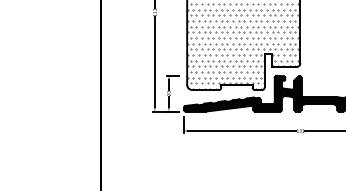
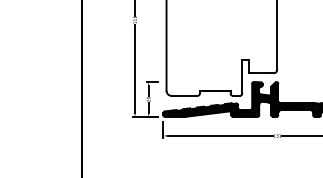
hatch: (242, 46) -> (220, 53), removed

